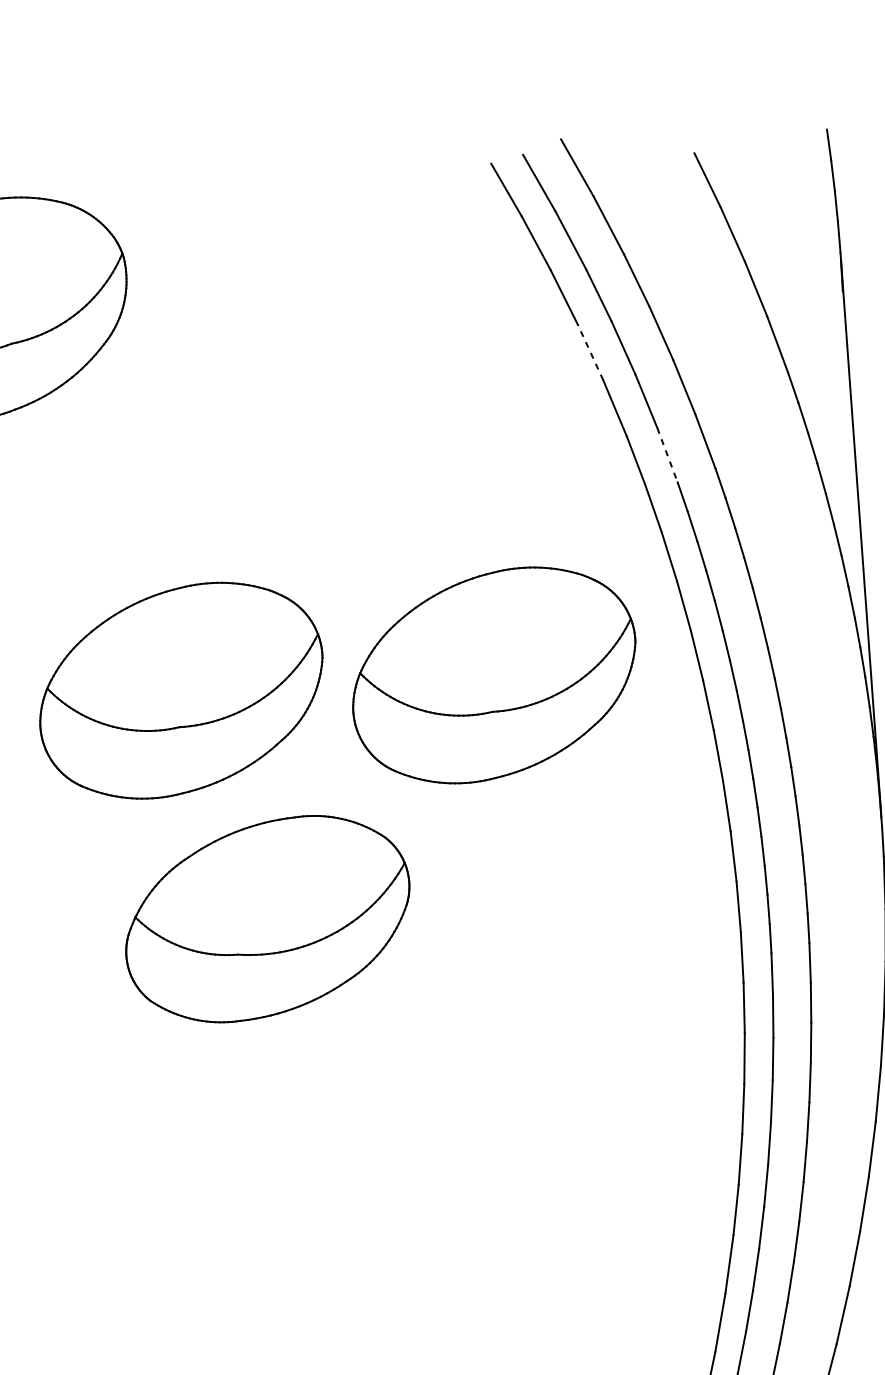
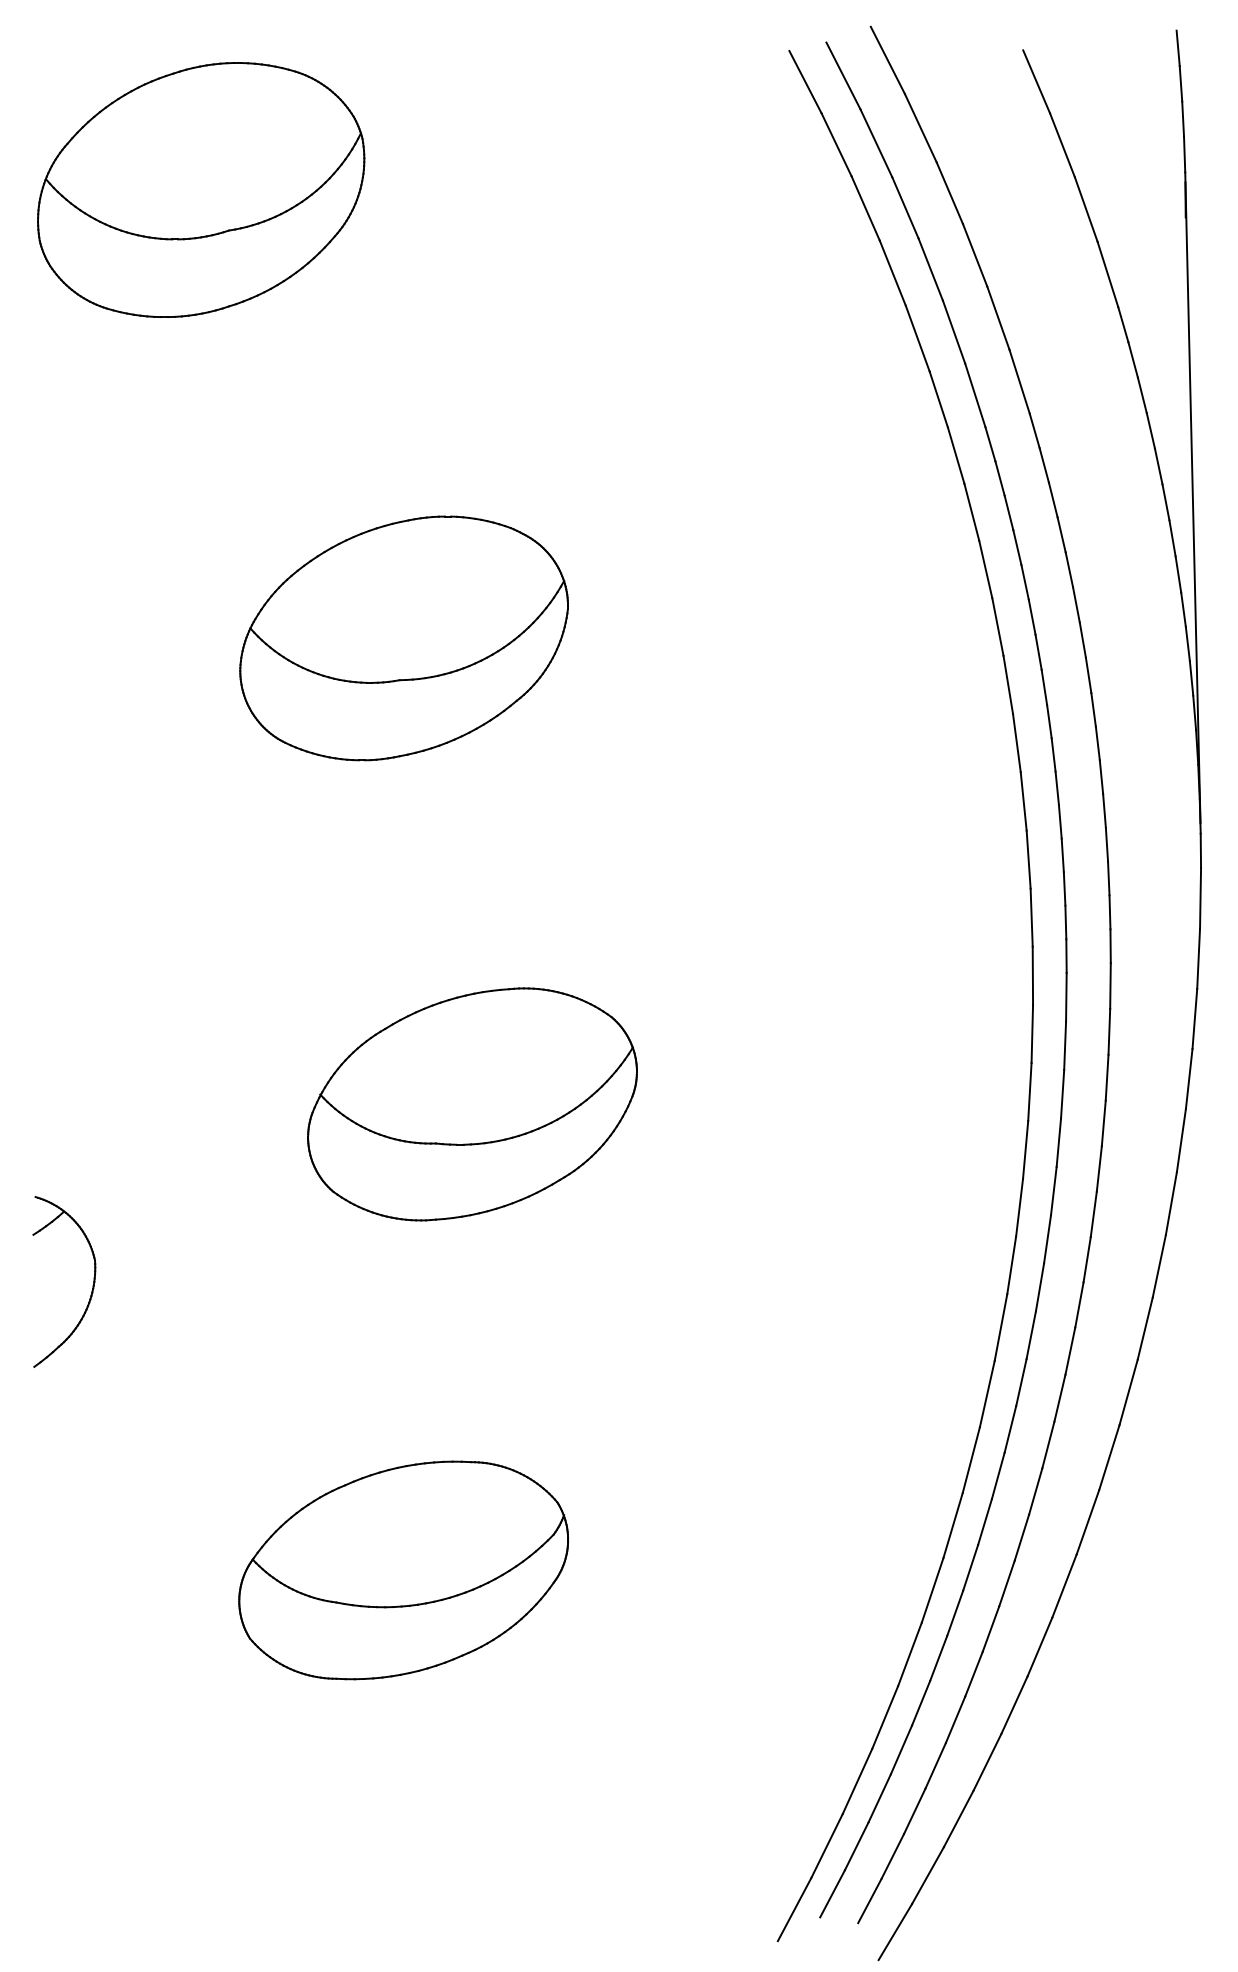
line: (590, 351) -> (892, 272), dashed -> solid
line: (667, 455) -> (975, 395), dashed -> solid
part: (493, 675) -> (763, 638), removed
part: (267, 919) -> (472, 1104), moved

